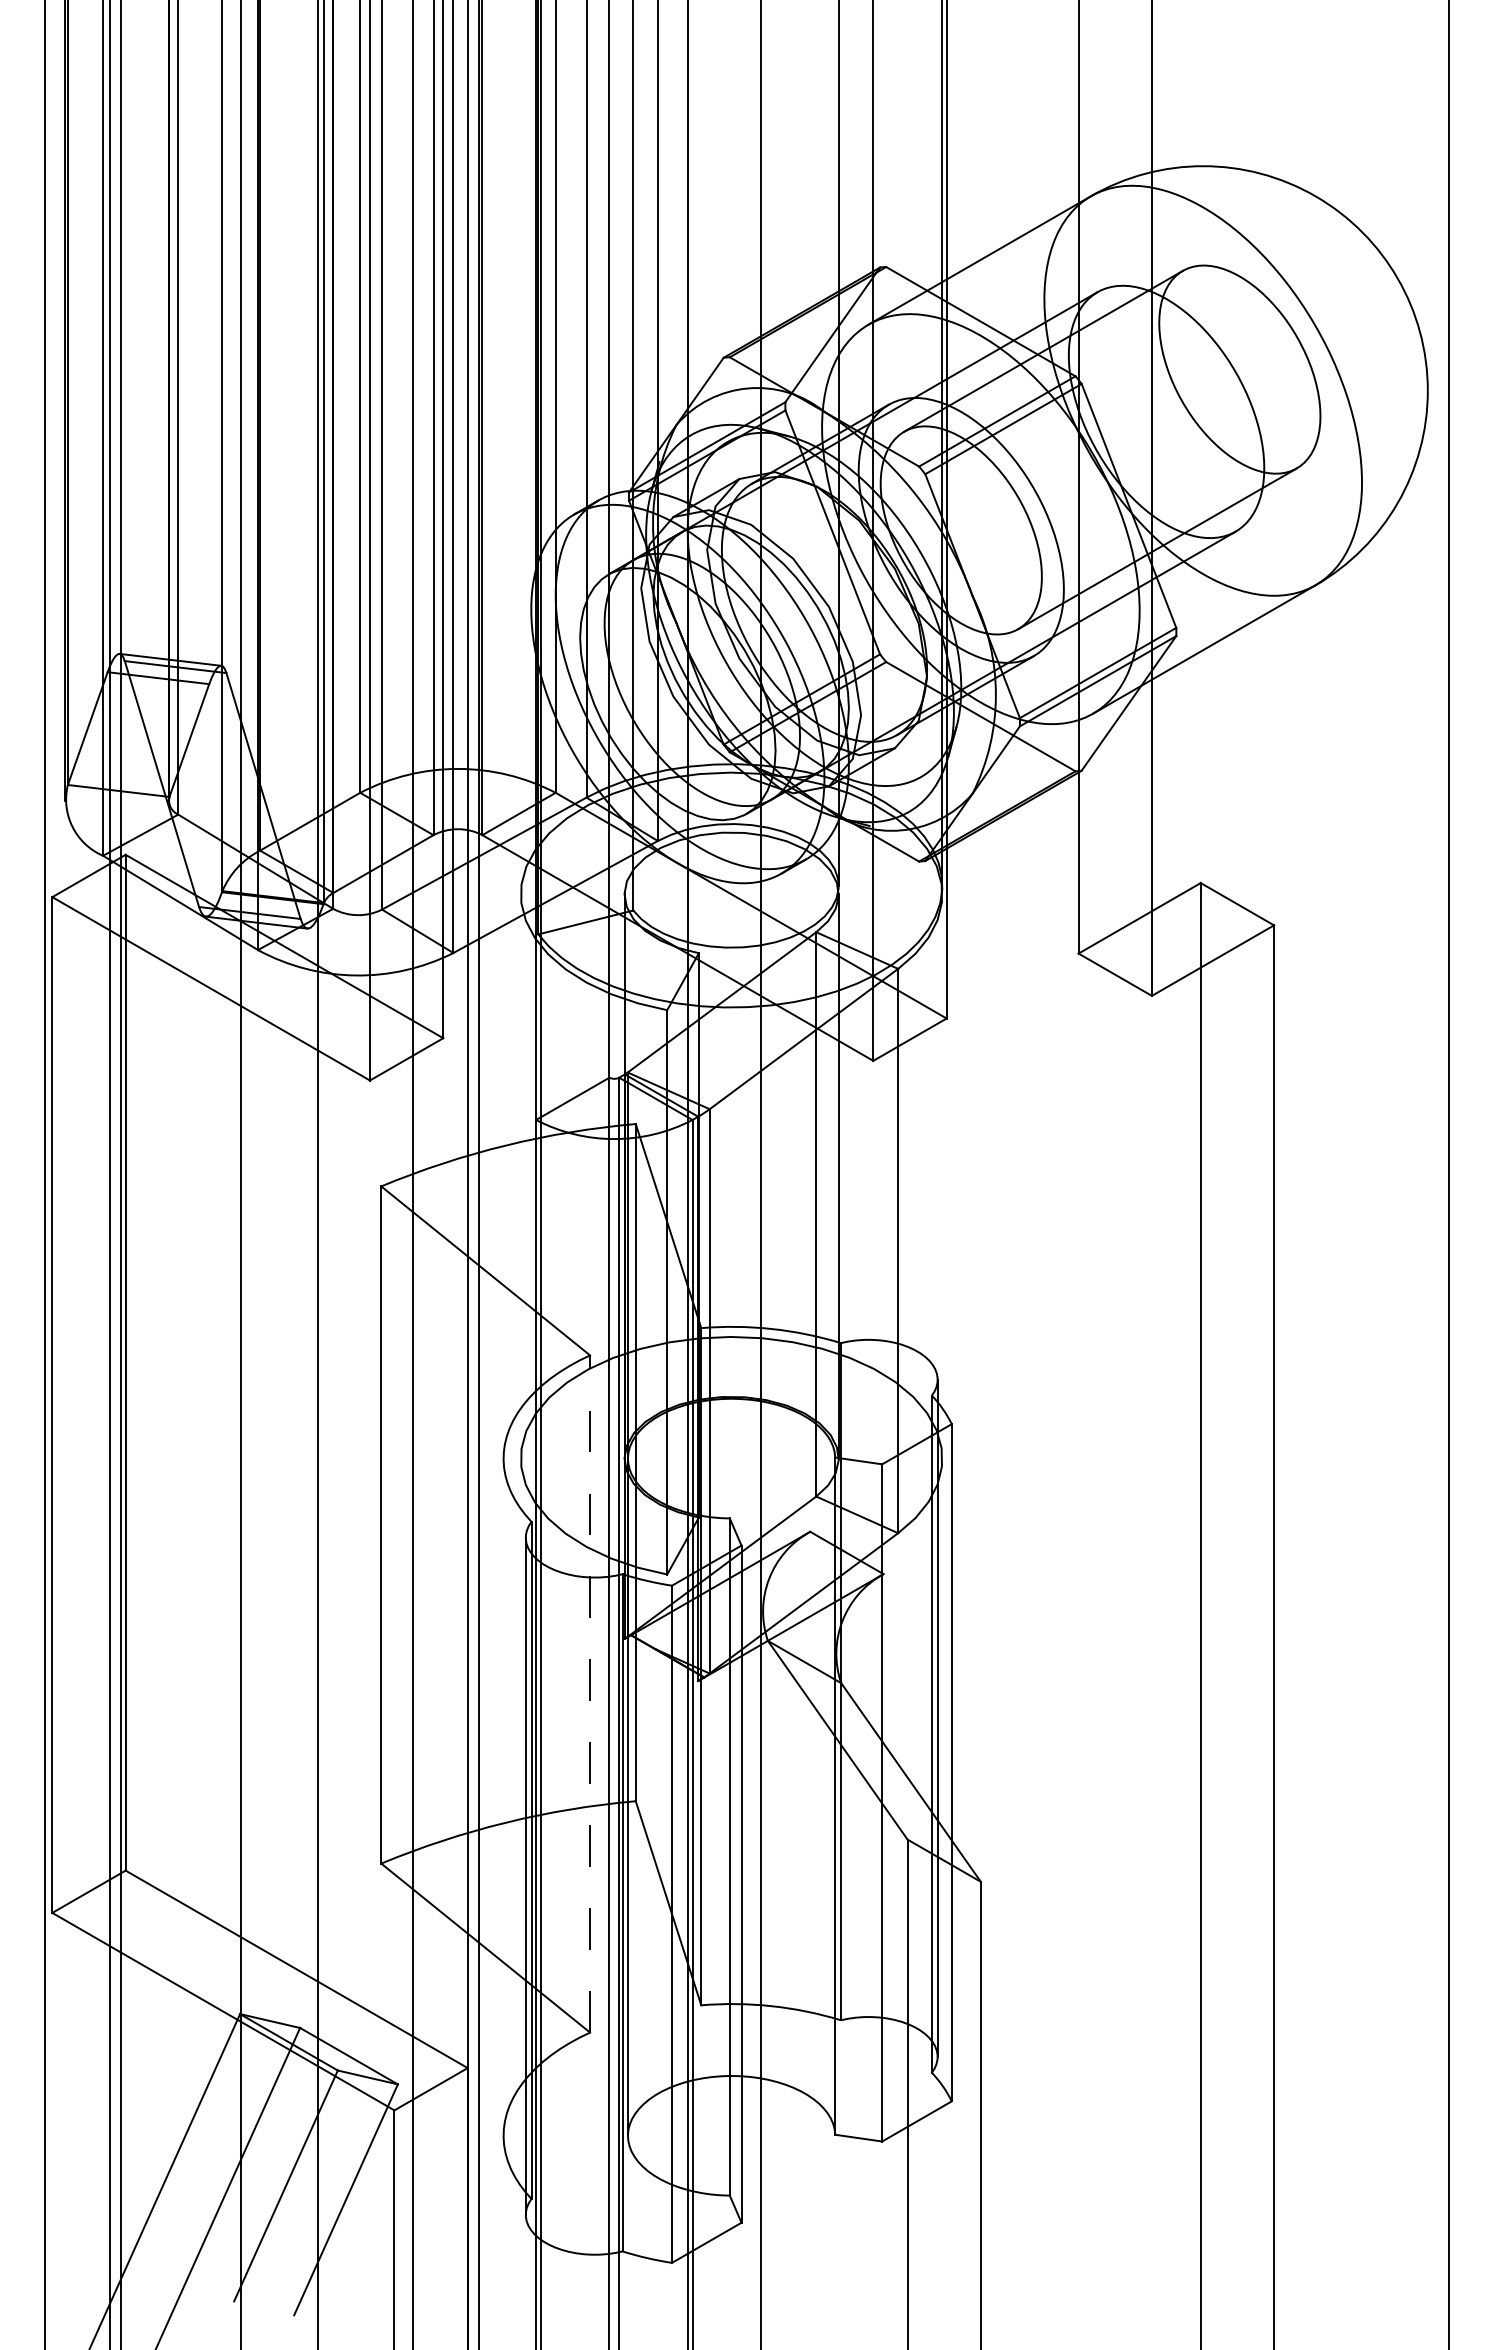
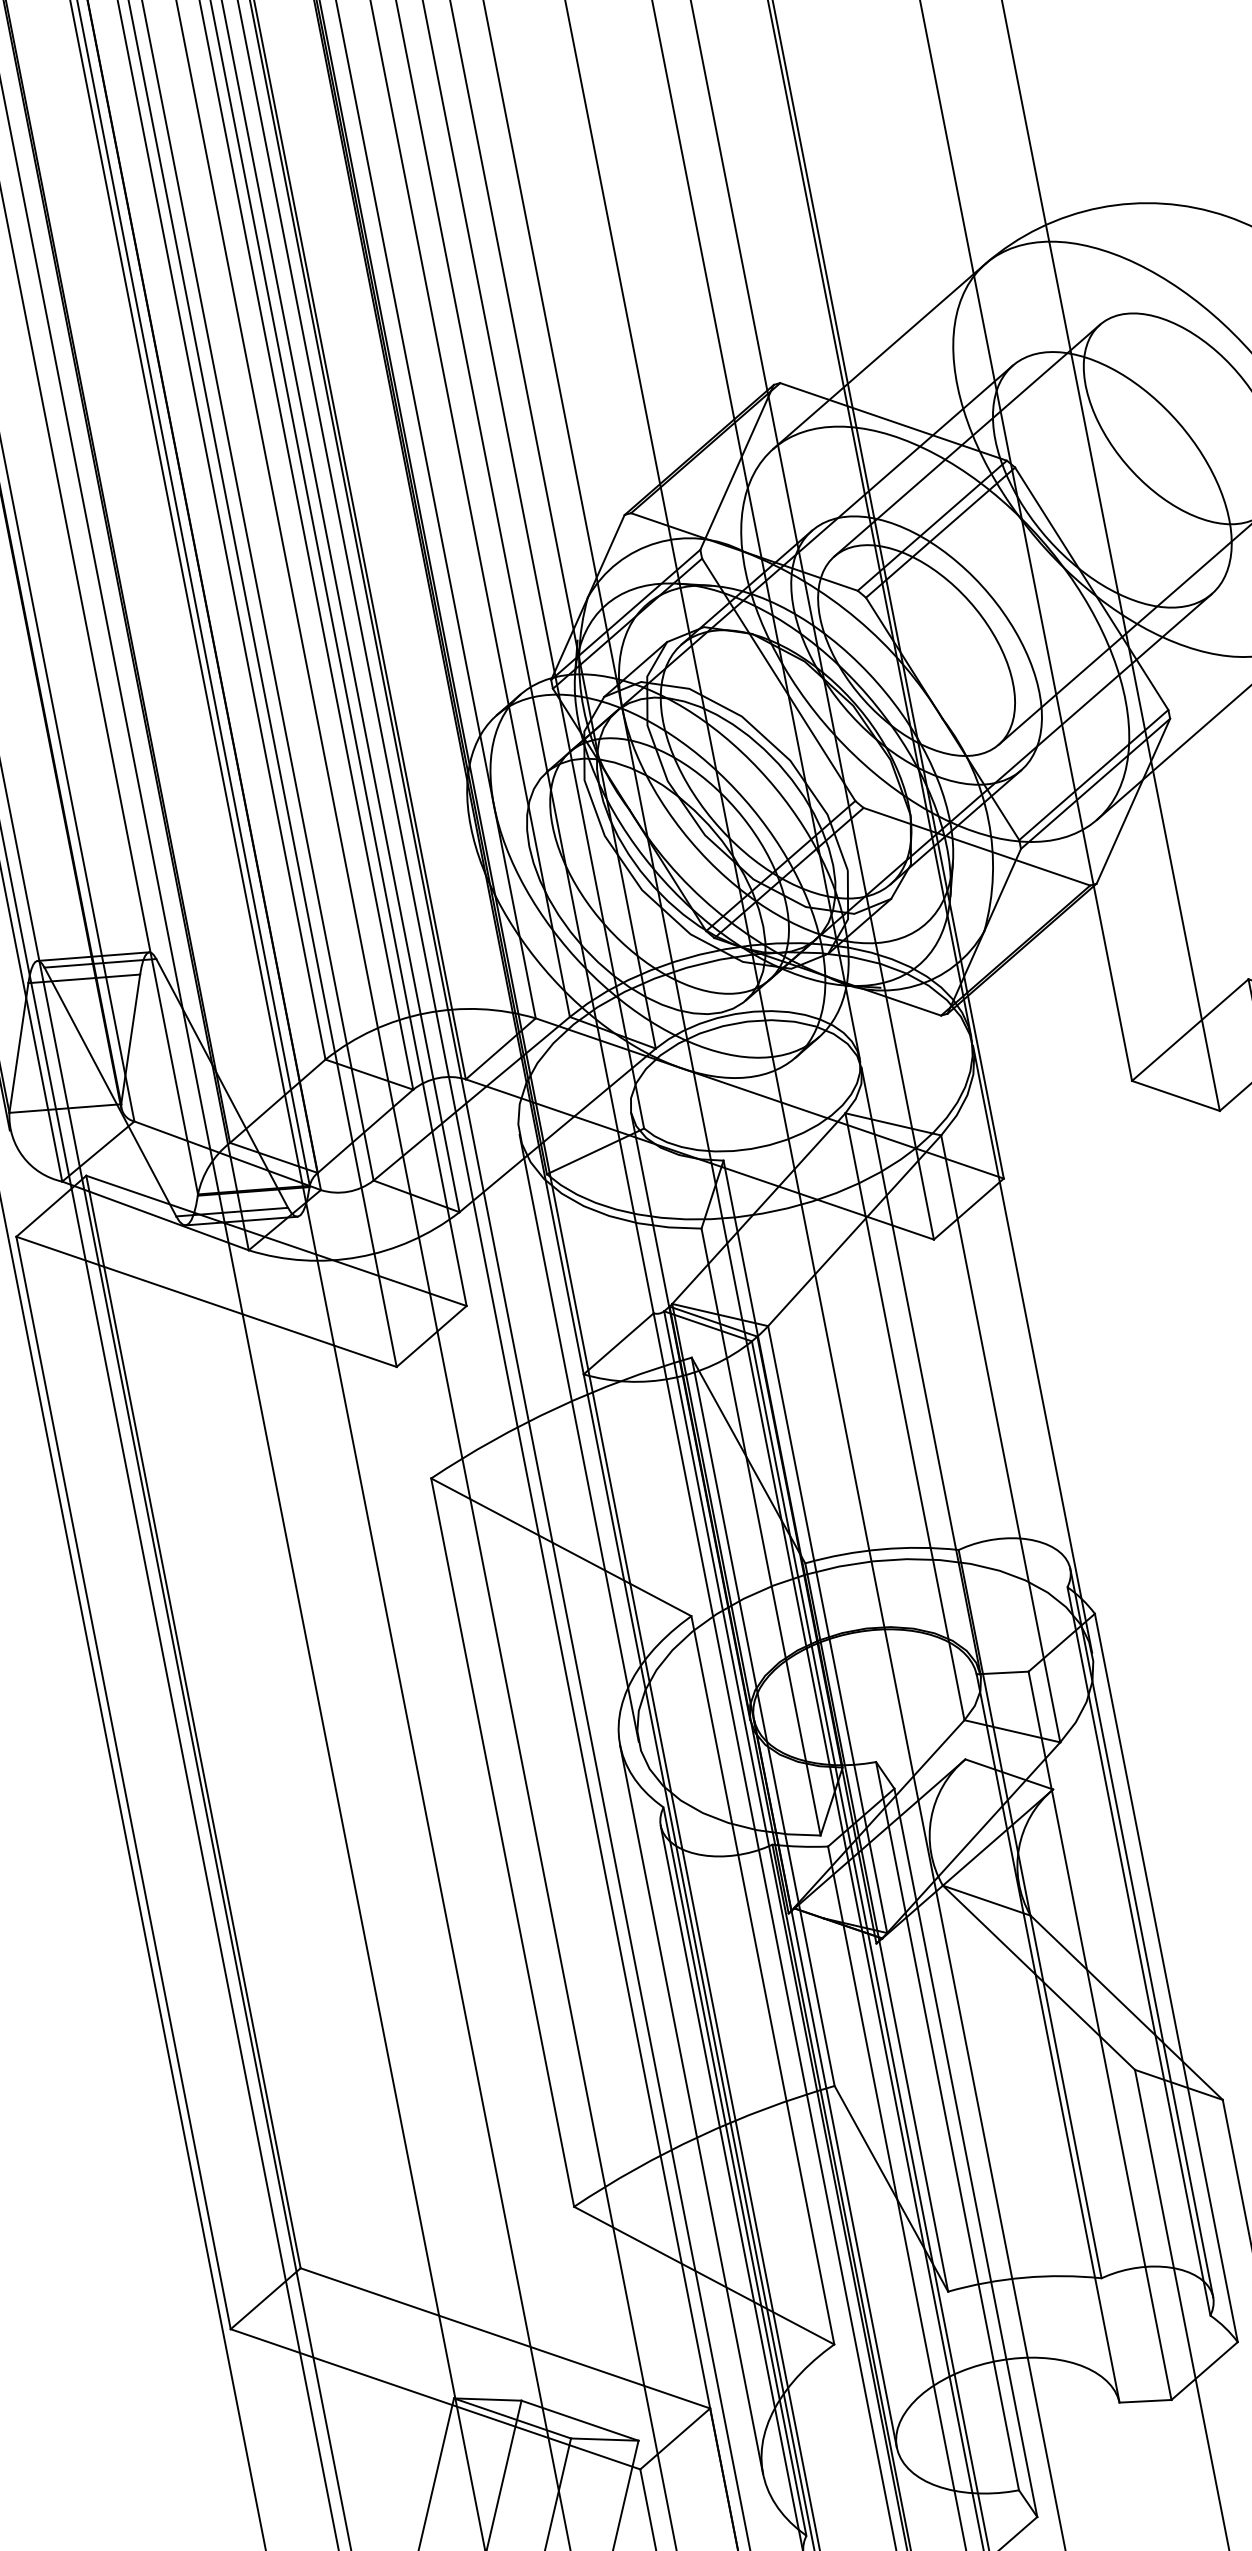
line: (520, 1176) -> (578, 1438), added
line: (942, 1176) -> (1032, 1349), added
line: (590, 1693) -> (763, 1979), dashed -> solid
line: (503, 1796) -> (691, 2108), added

